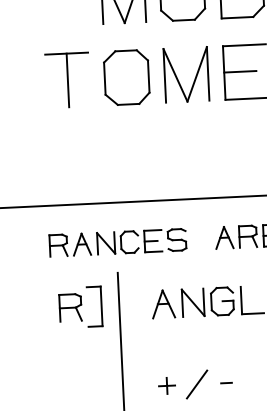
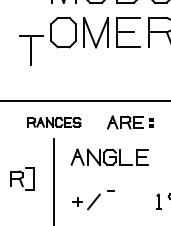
part: (68, 80) -> (31, 50), moved
part: (118, 242) -> (54, 122), size x0.7
part: (80, 306) -> (22, 178), moved
line: (225, 382) -> (110, 190), moved

